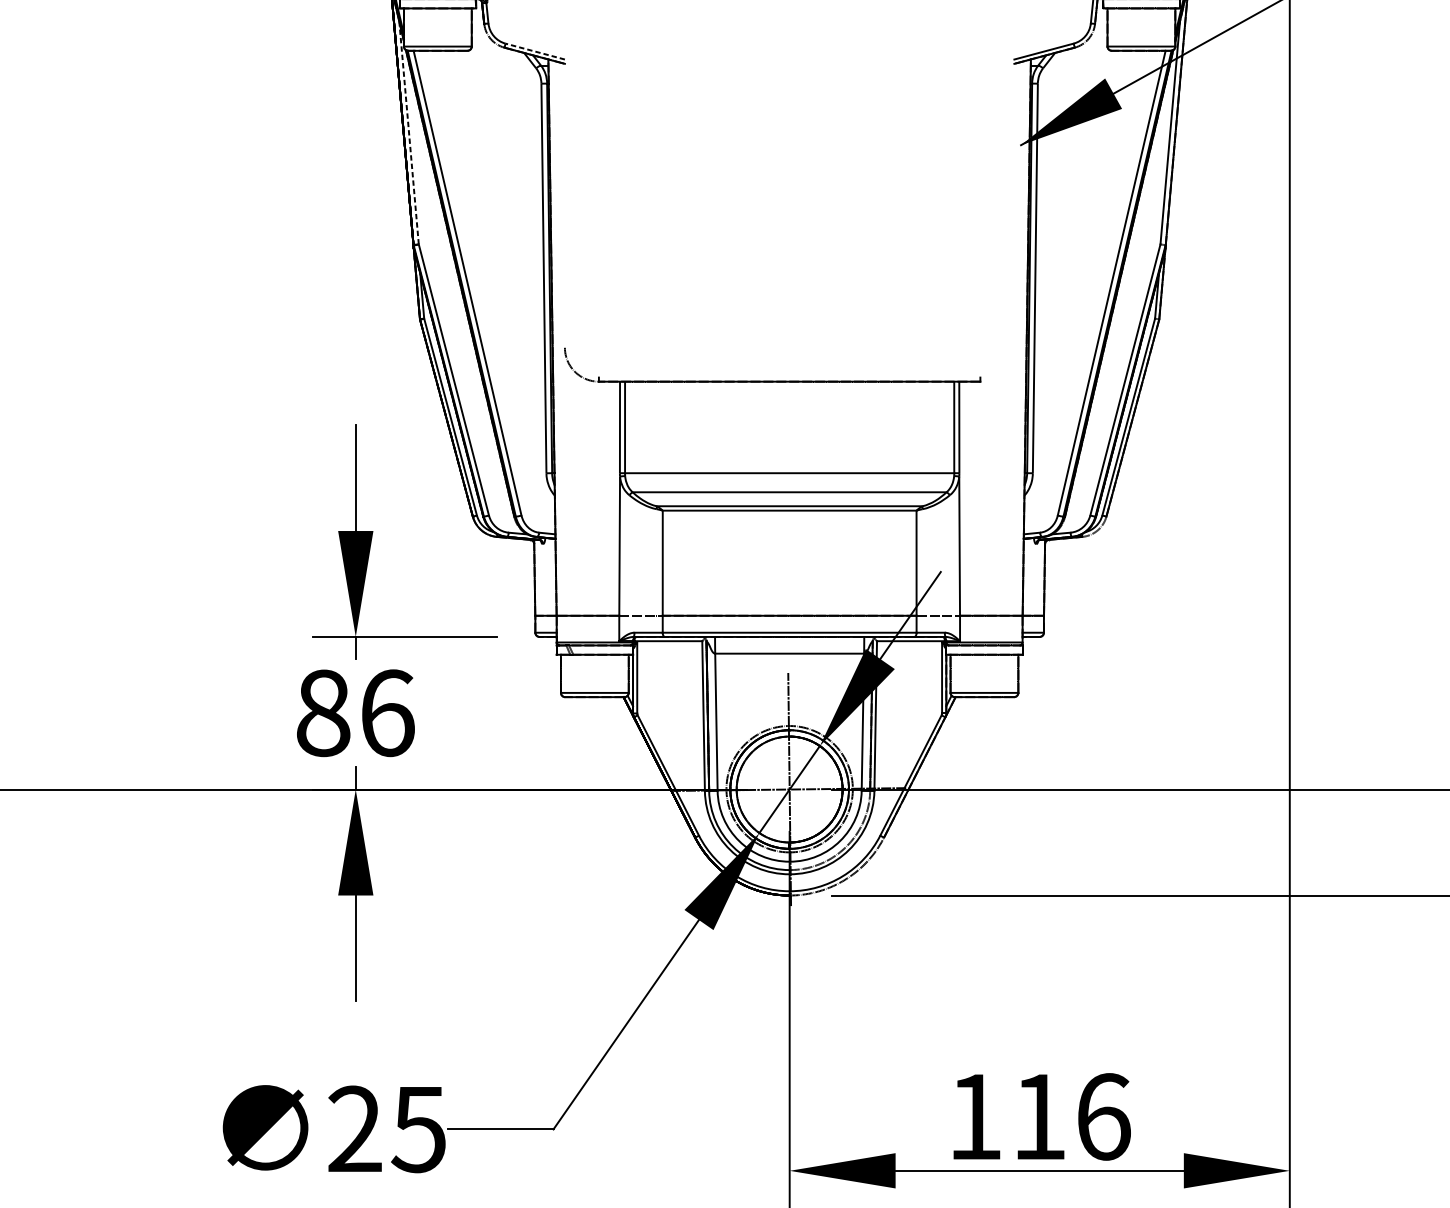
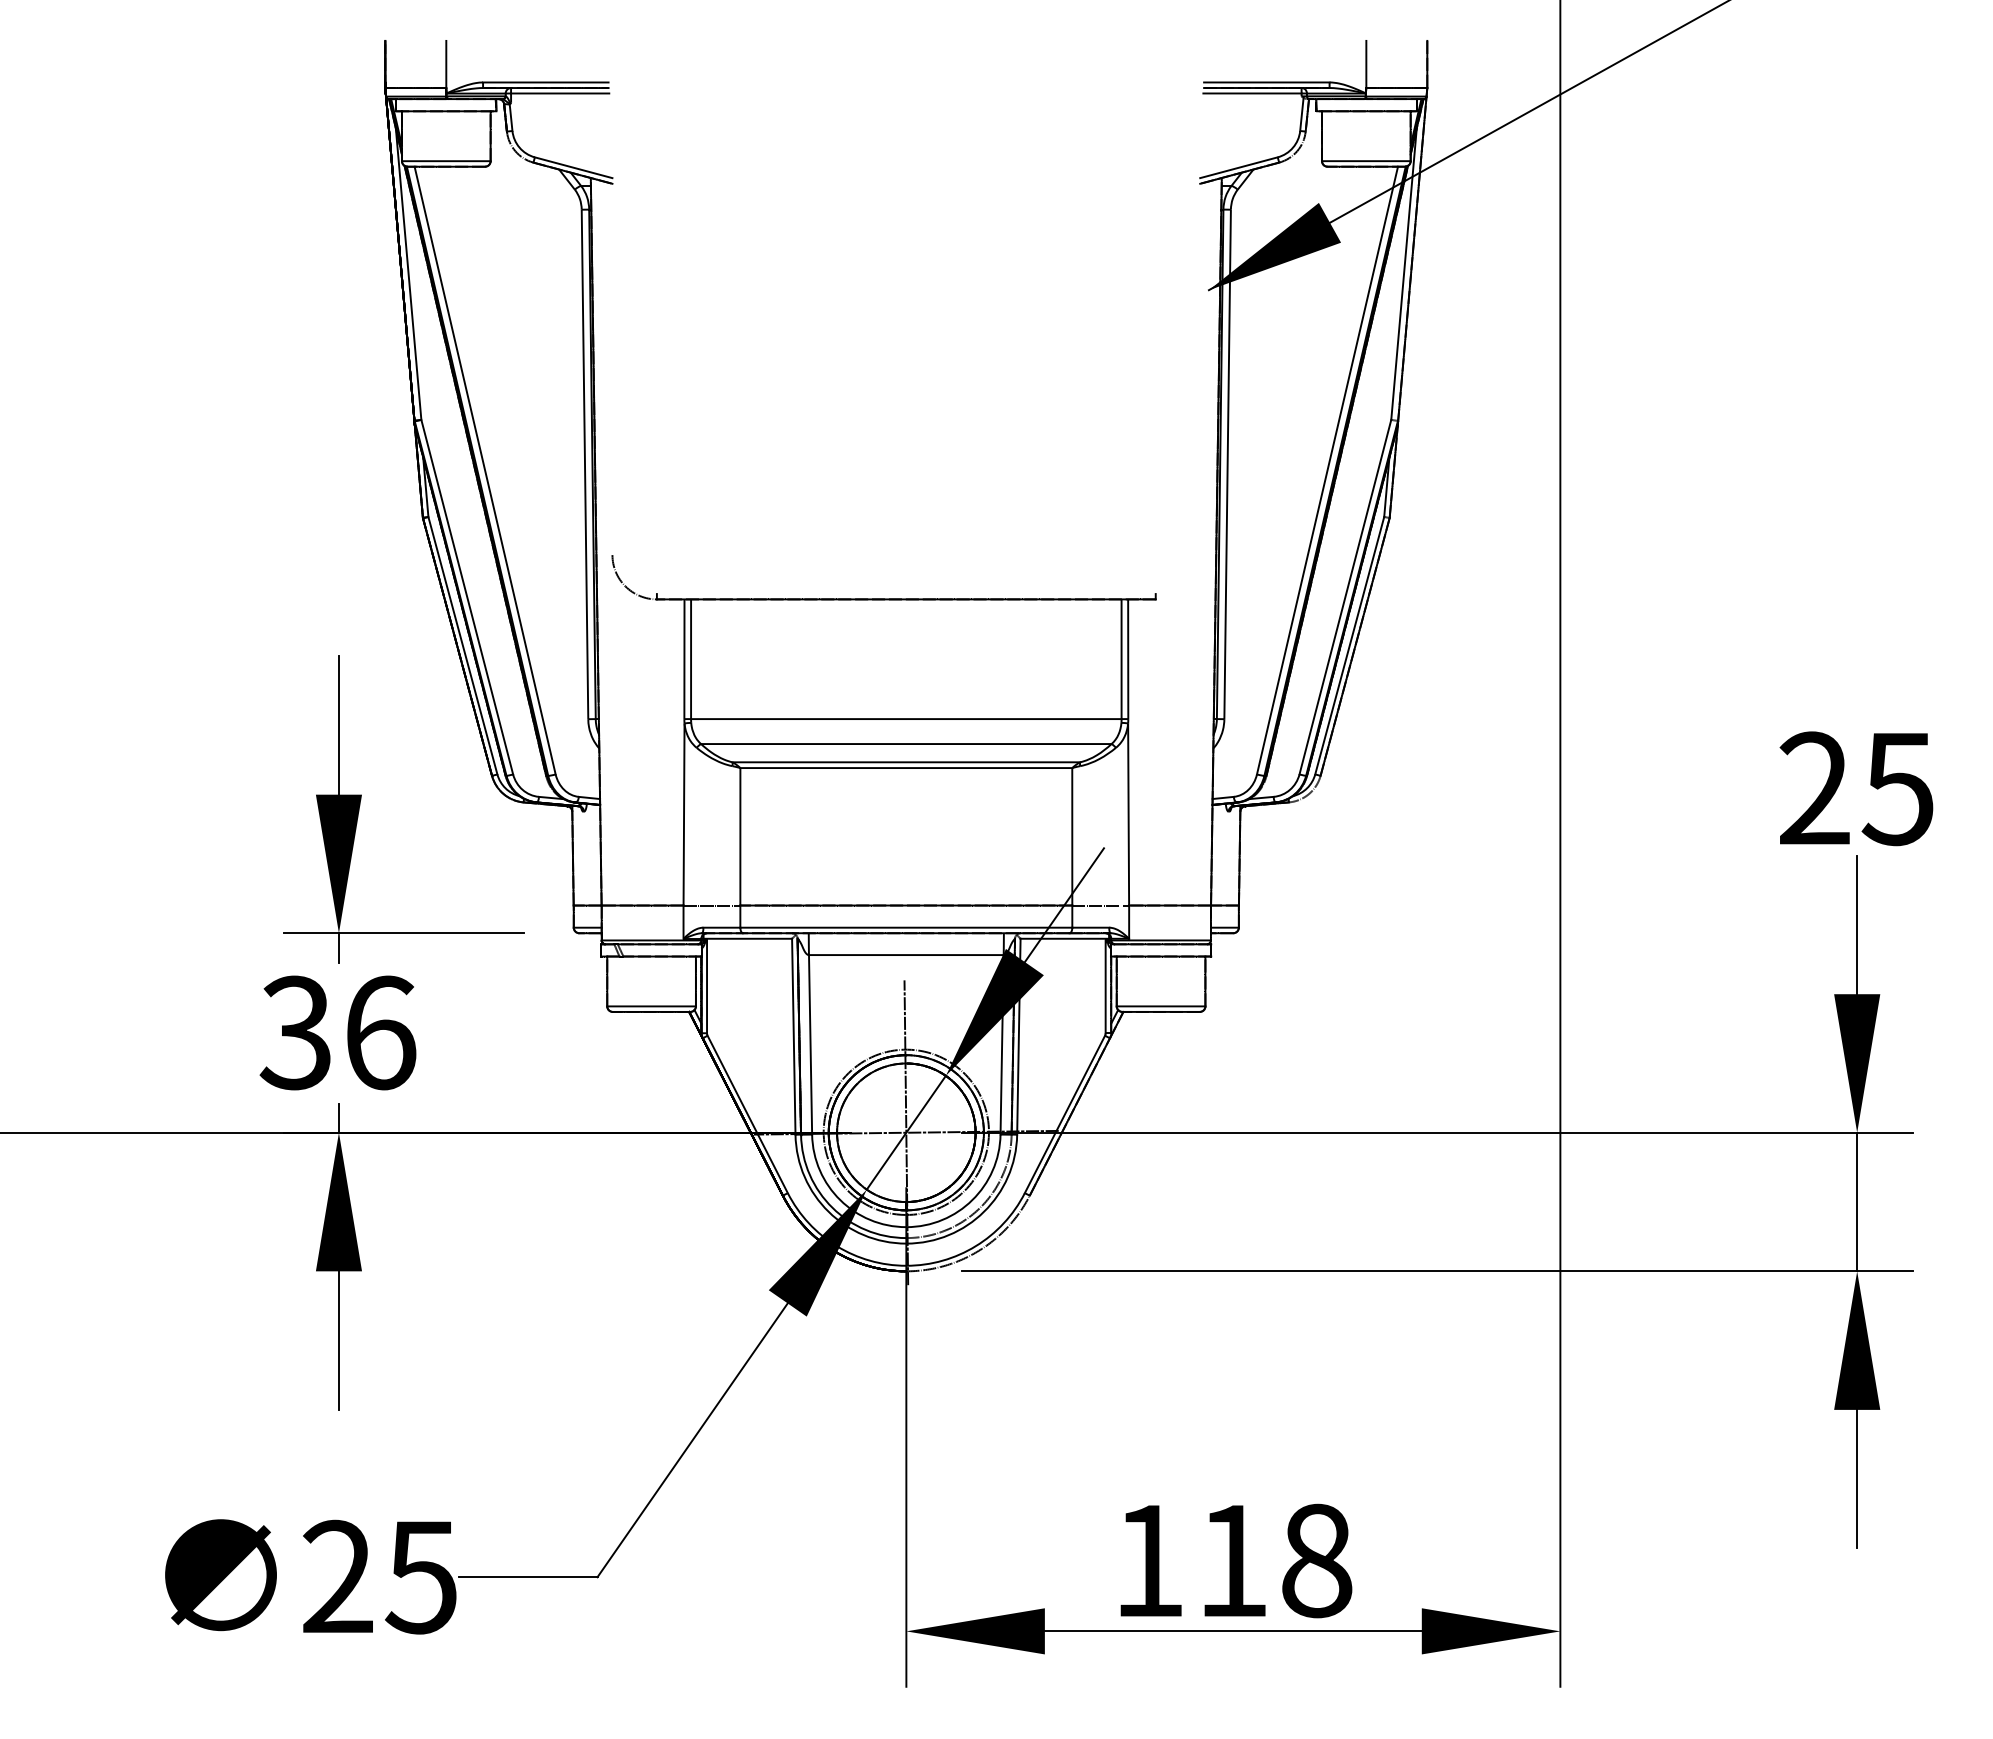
line: (535, 51) -> (573, 167), dashed -> solid
line: (408, 132) -> (408, 273), dashed -> solid
text: (322, 712) -> (295, 1032), 86 -> 36
text: (1104, 1116) -> (1317, 1560), 116 -> 118

